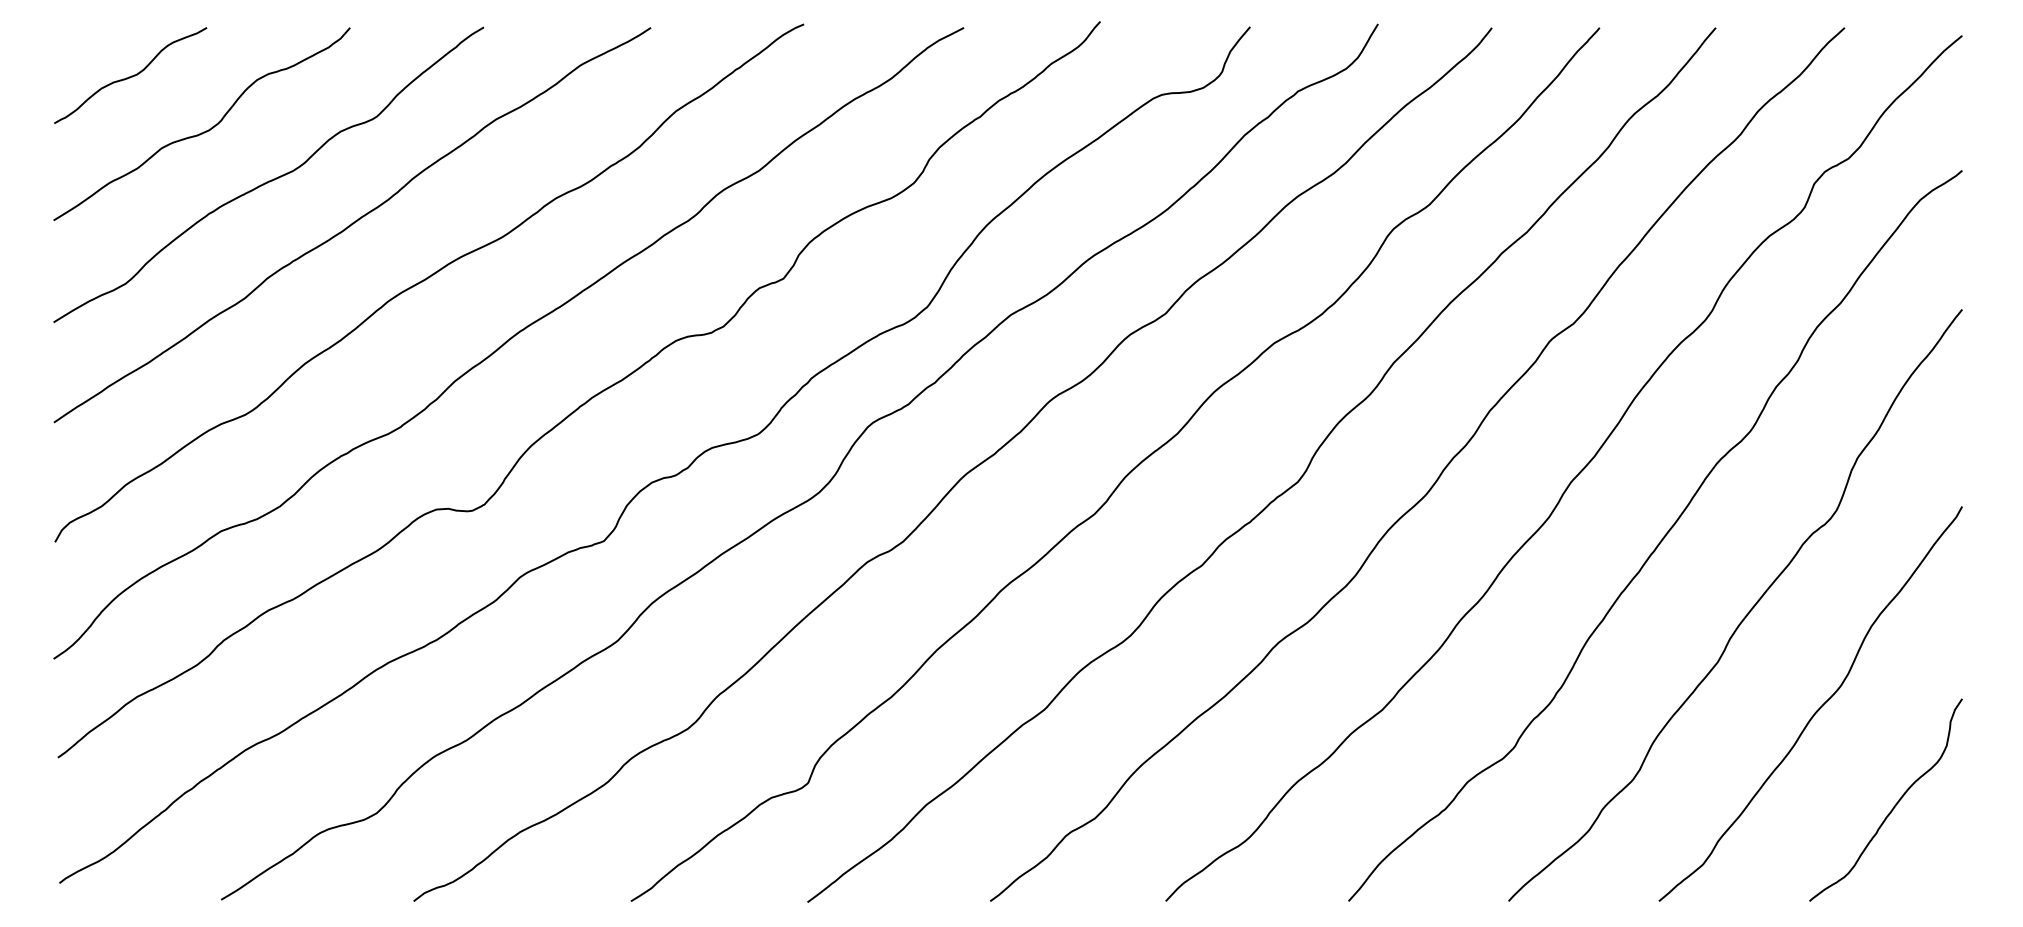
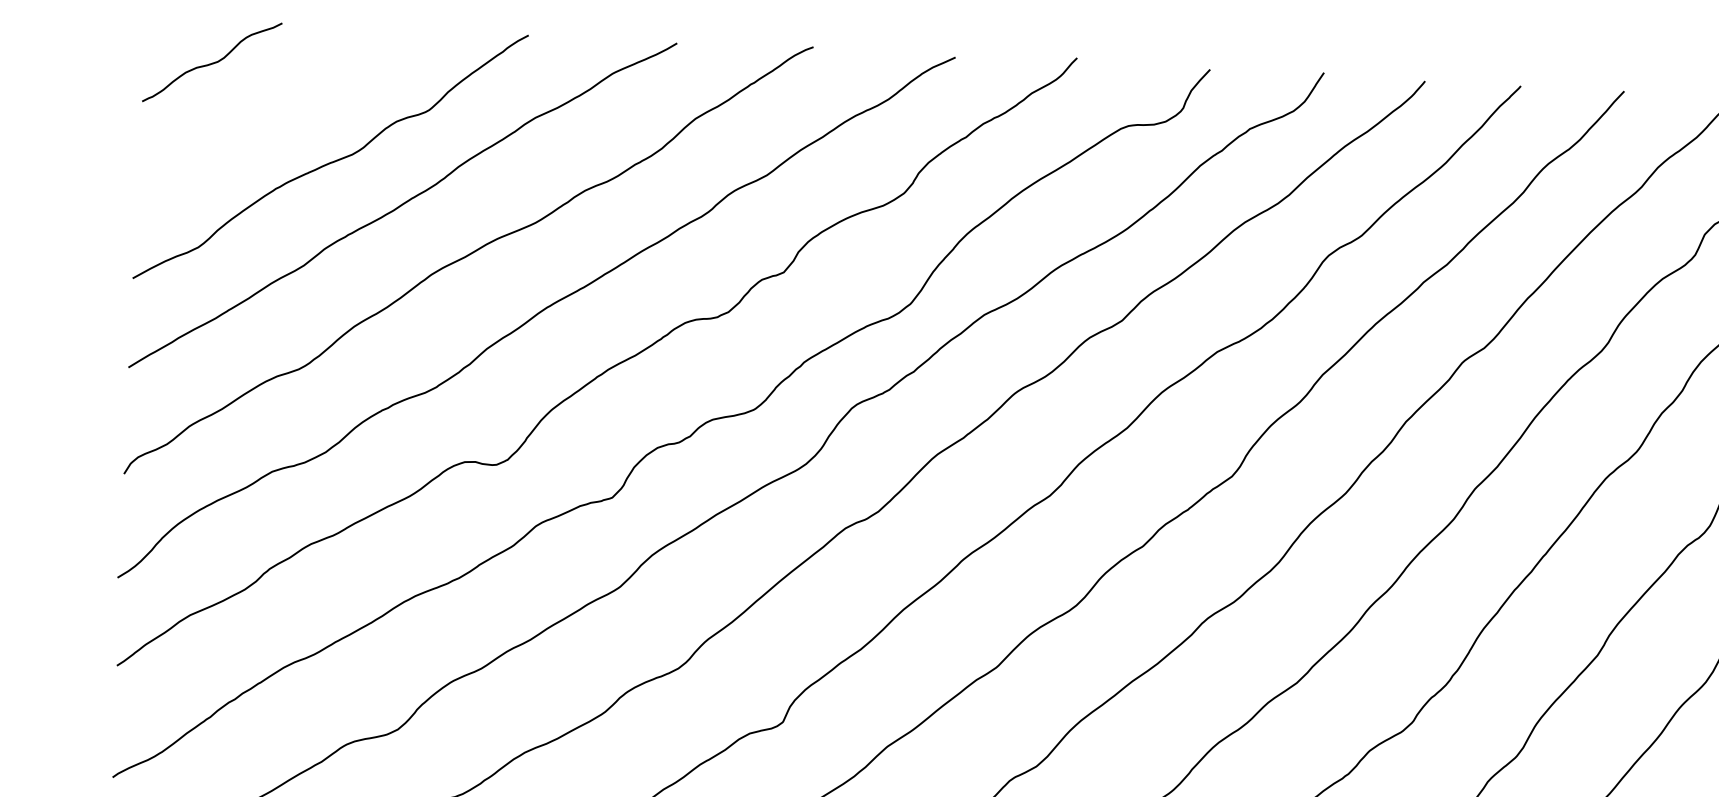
curve: (203, 131) -> (274, 115), removed

